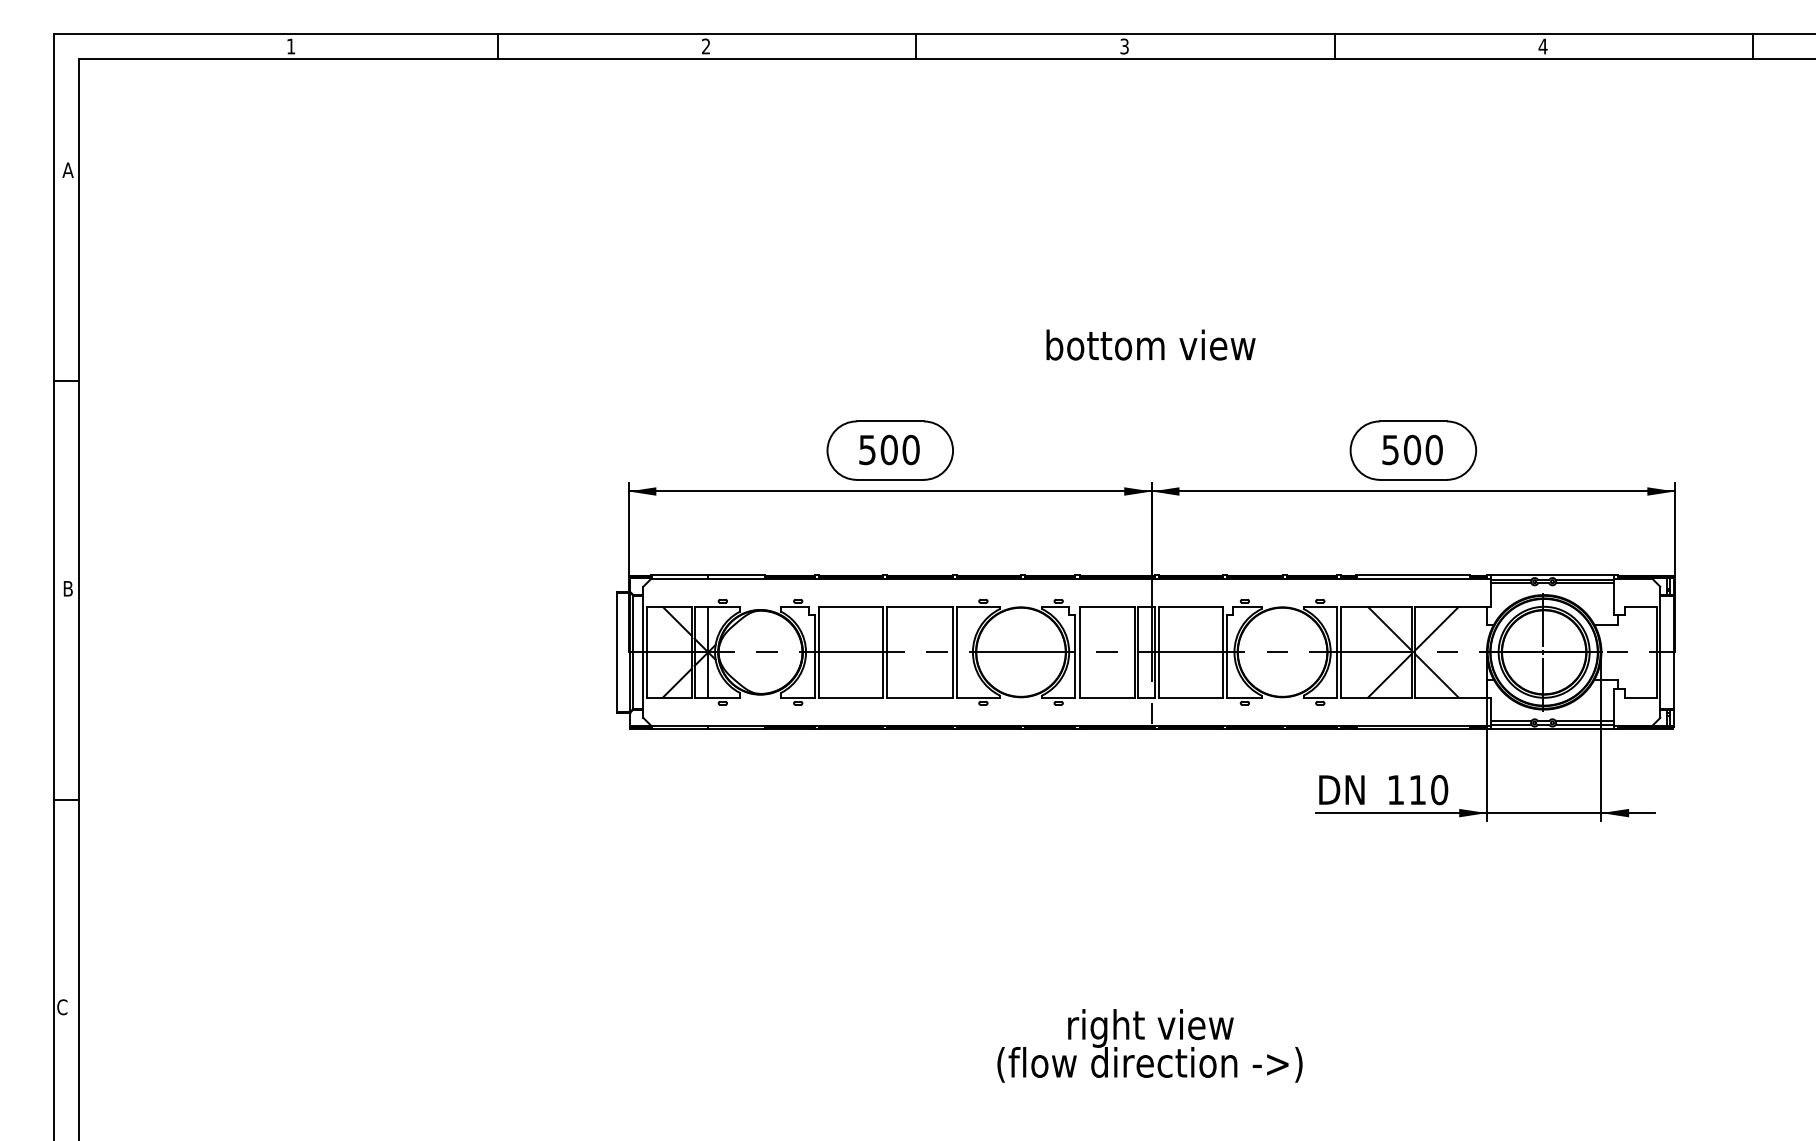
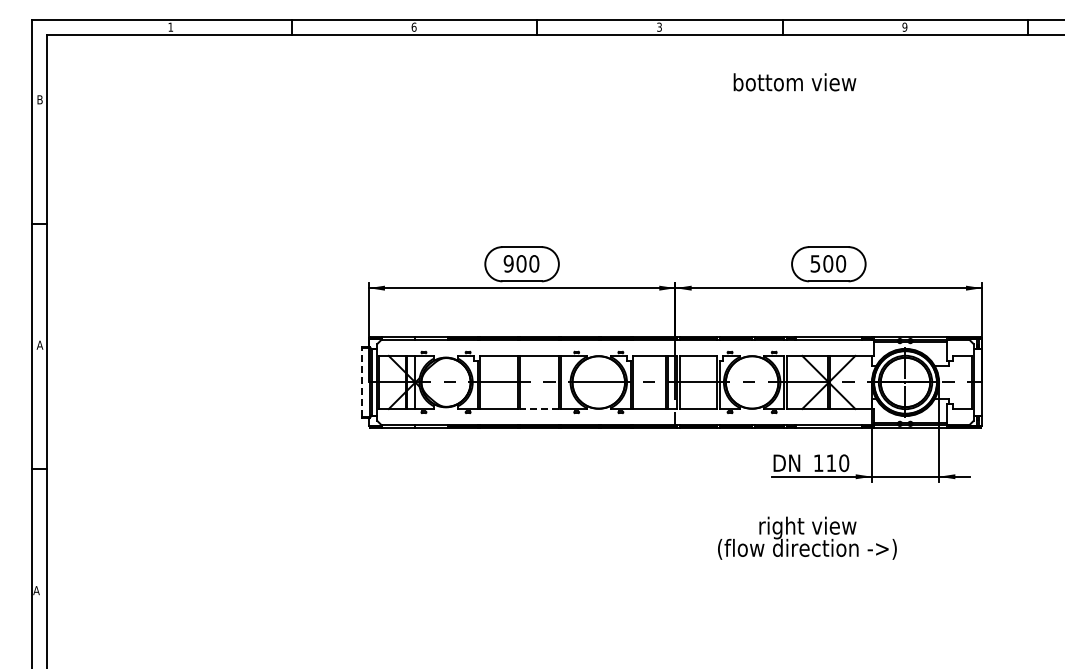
text: (705, 45) -> (413, 26), 2 -> 6
text: (1542, 45) -> (904, 26), 4 -> 9
text: (67, 169) -> (39, 99), A -> B
text: (1150, 345) -> (794, 82), moved
text: (867, 449) -> (508, 263), 500 -> 900
text: (67, 587) -> (39, 344), B -> A
line: (616, 652) -> (361, 382), solid -> dashed
line: (919, 698) -> (539, 409), solid -> dashed
text: (62, 1007) -> (36, 590), C -> A
text: (1150, 1044) -> (807, 537), moved

